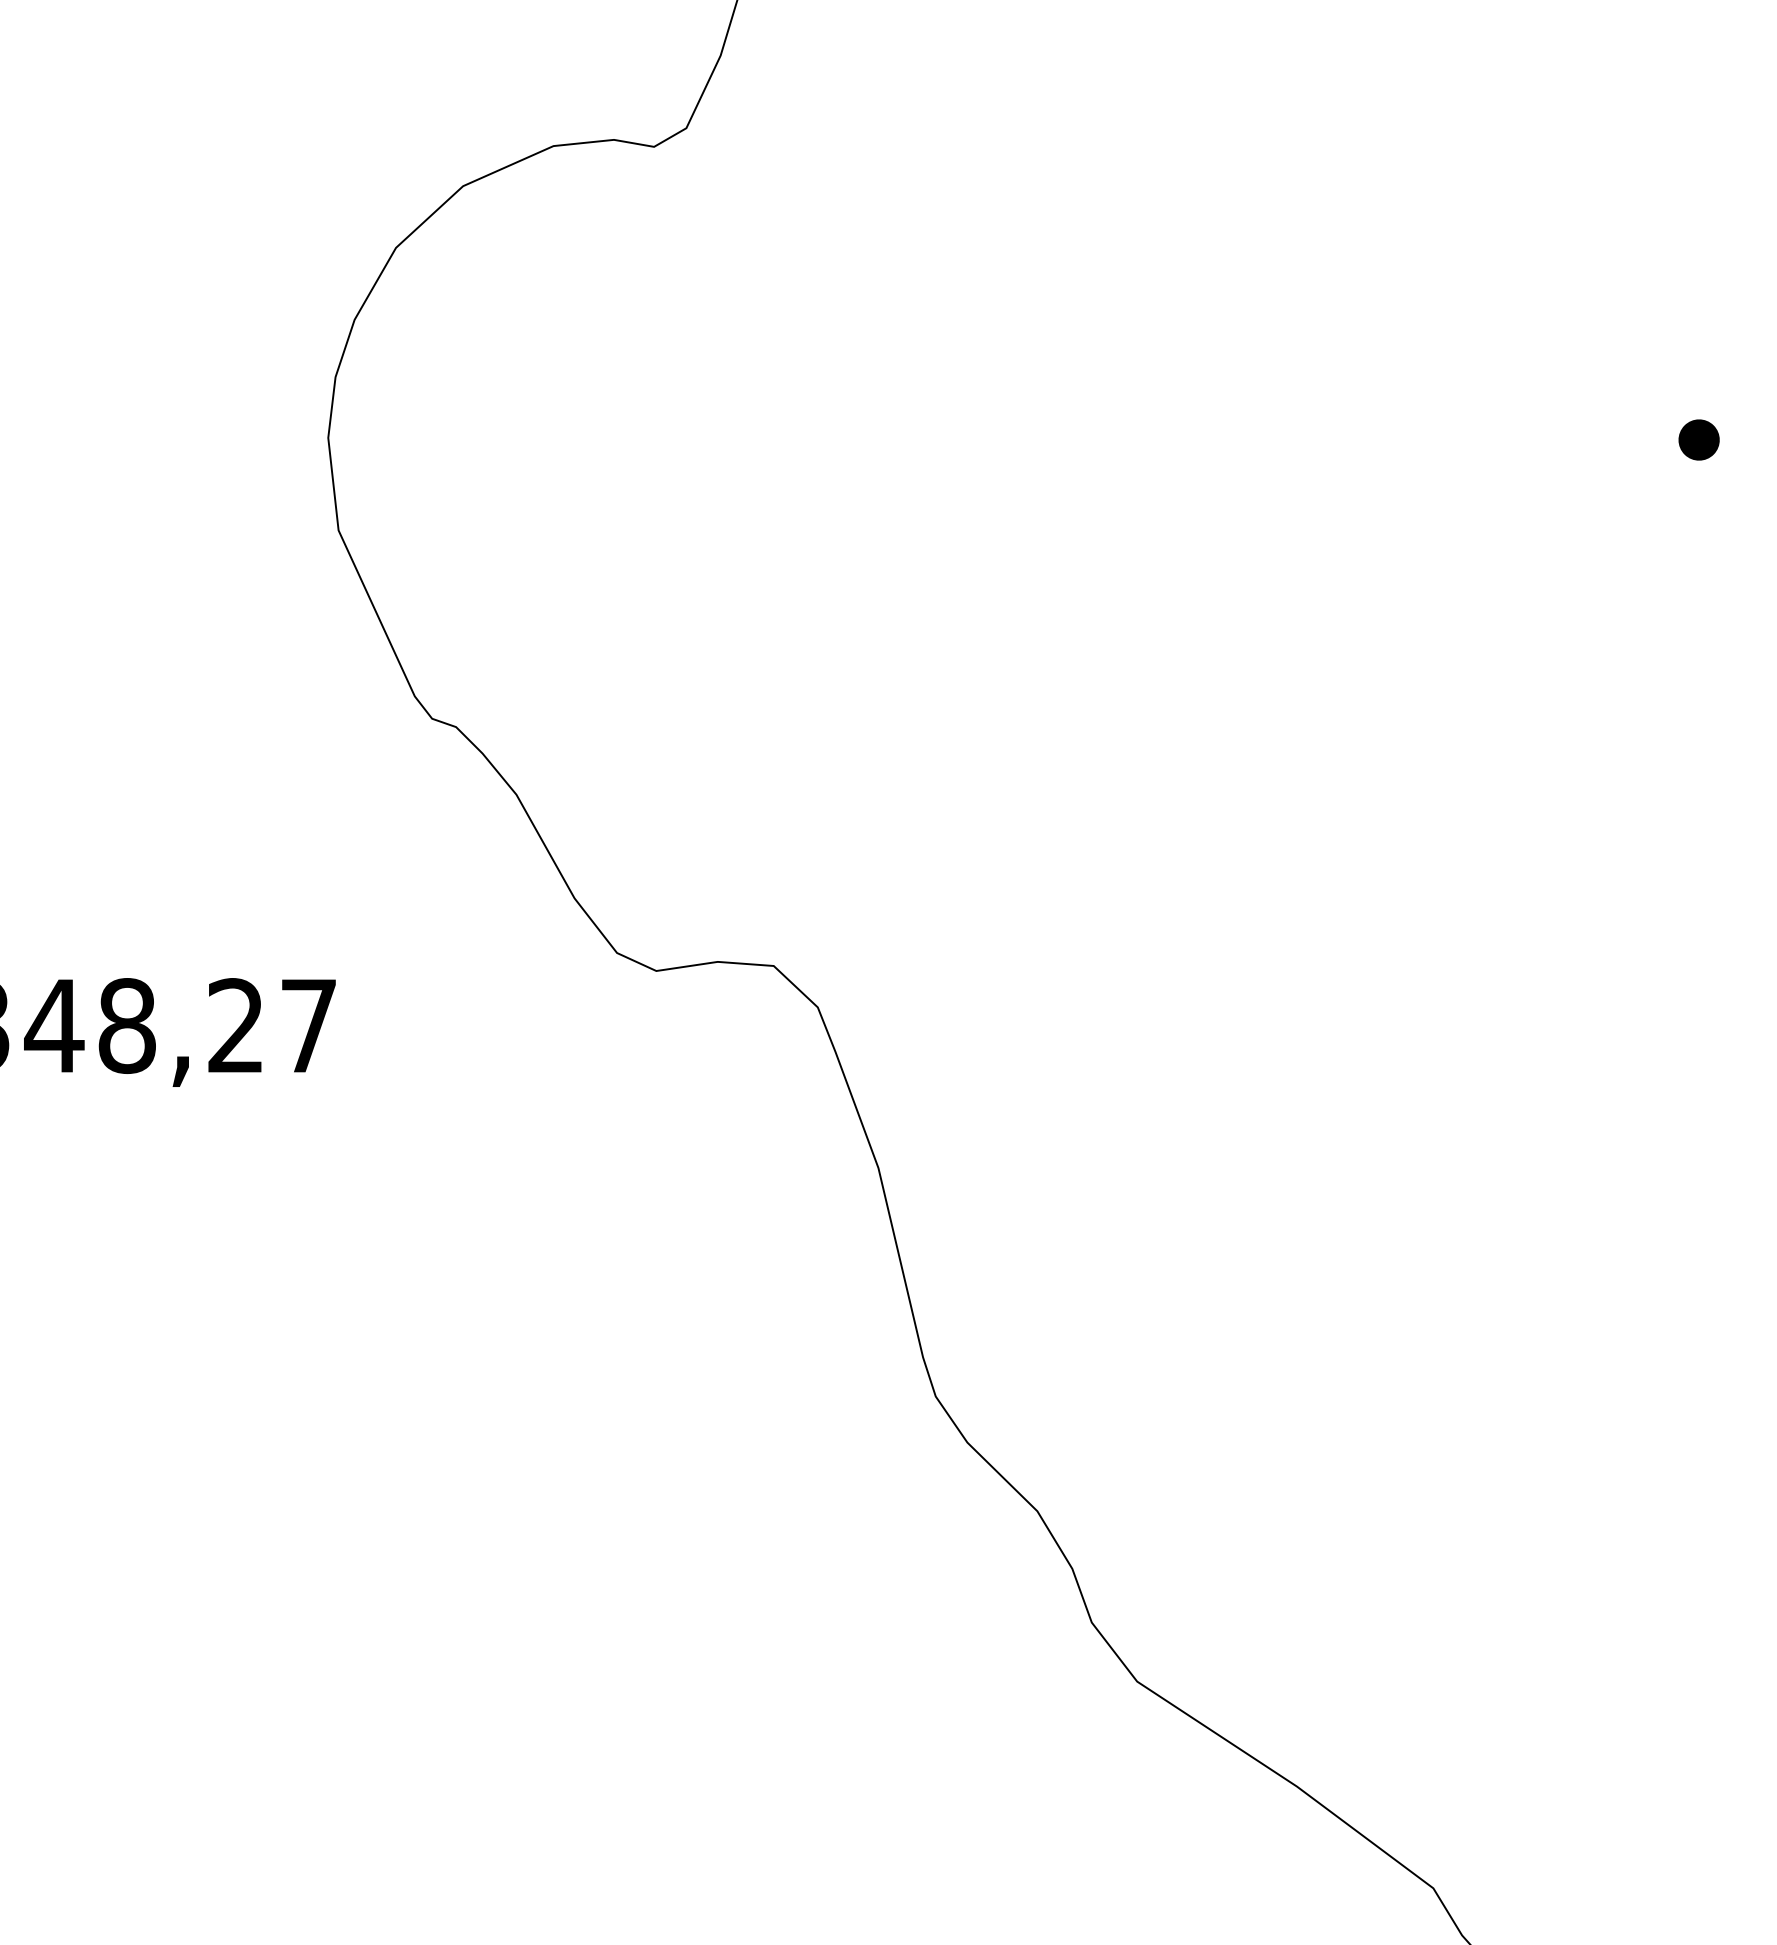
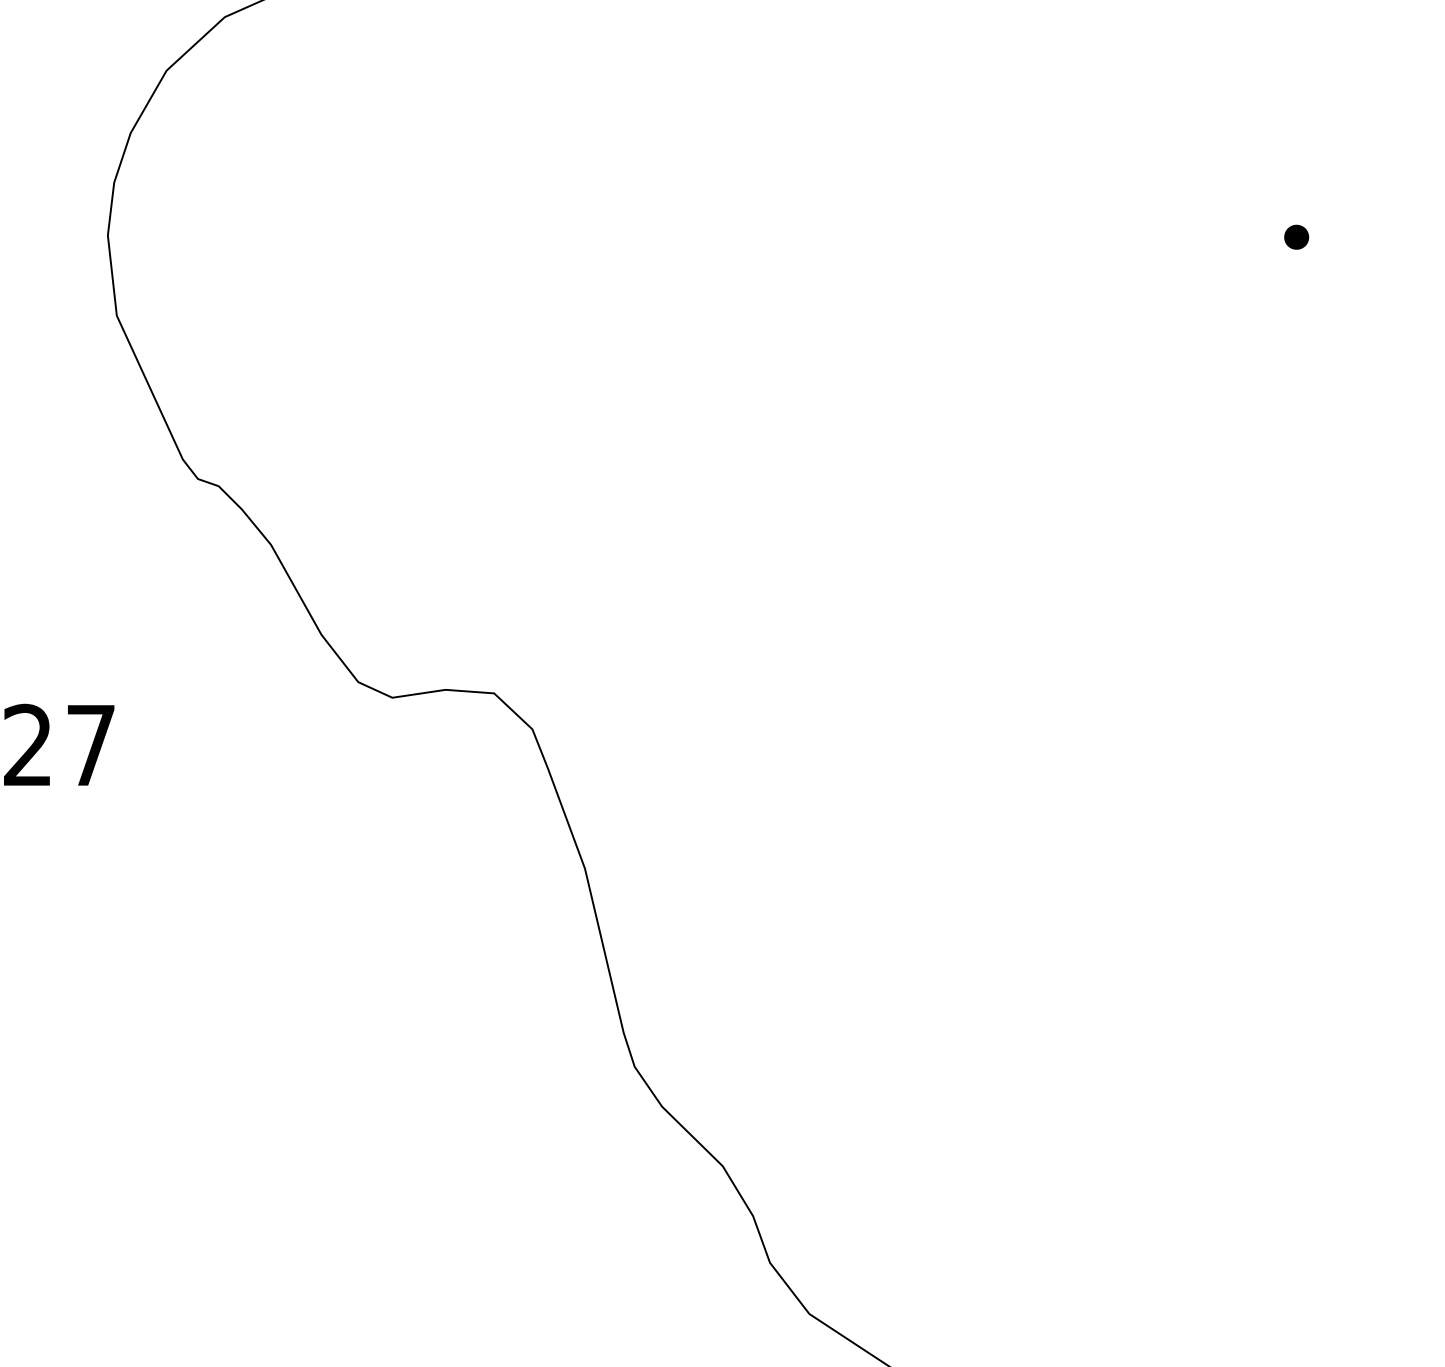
part: (1698, 439) -> (1296, 236), size x0.7

